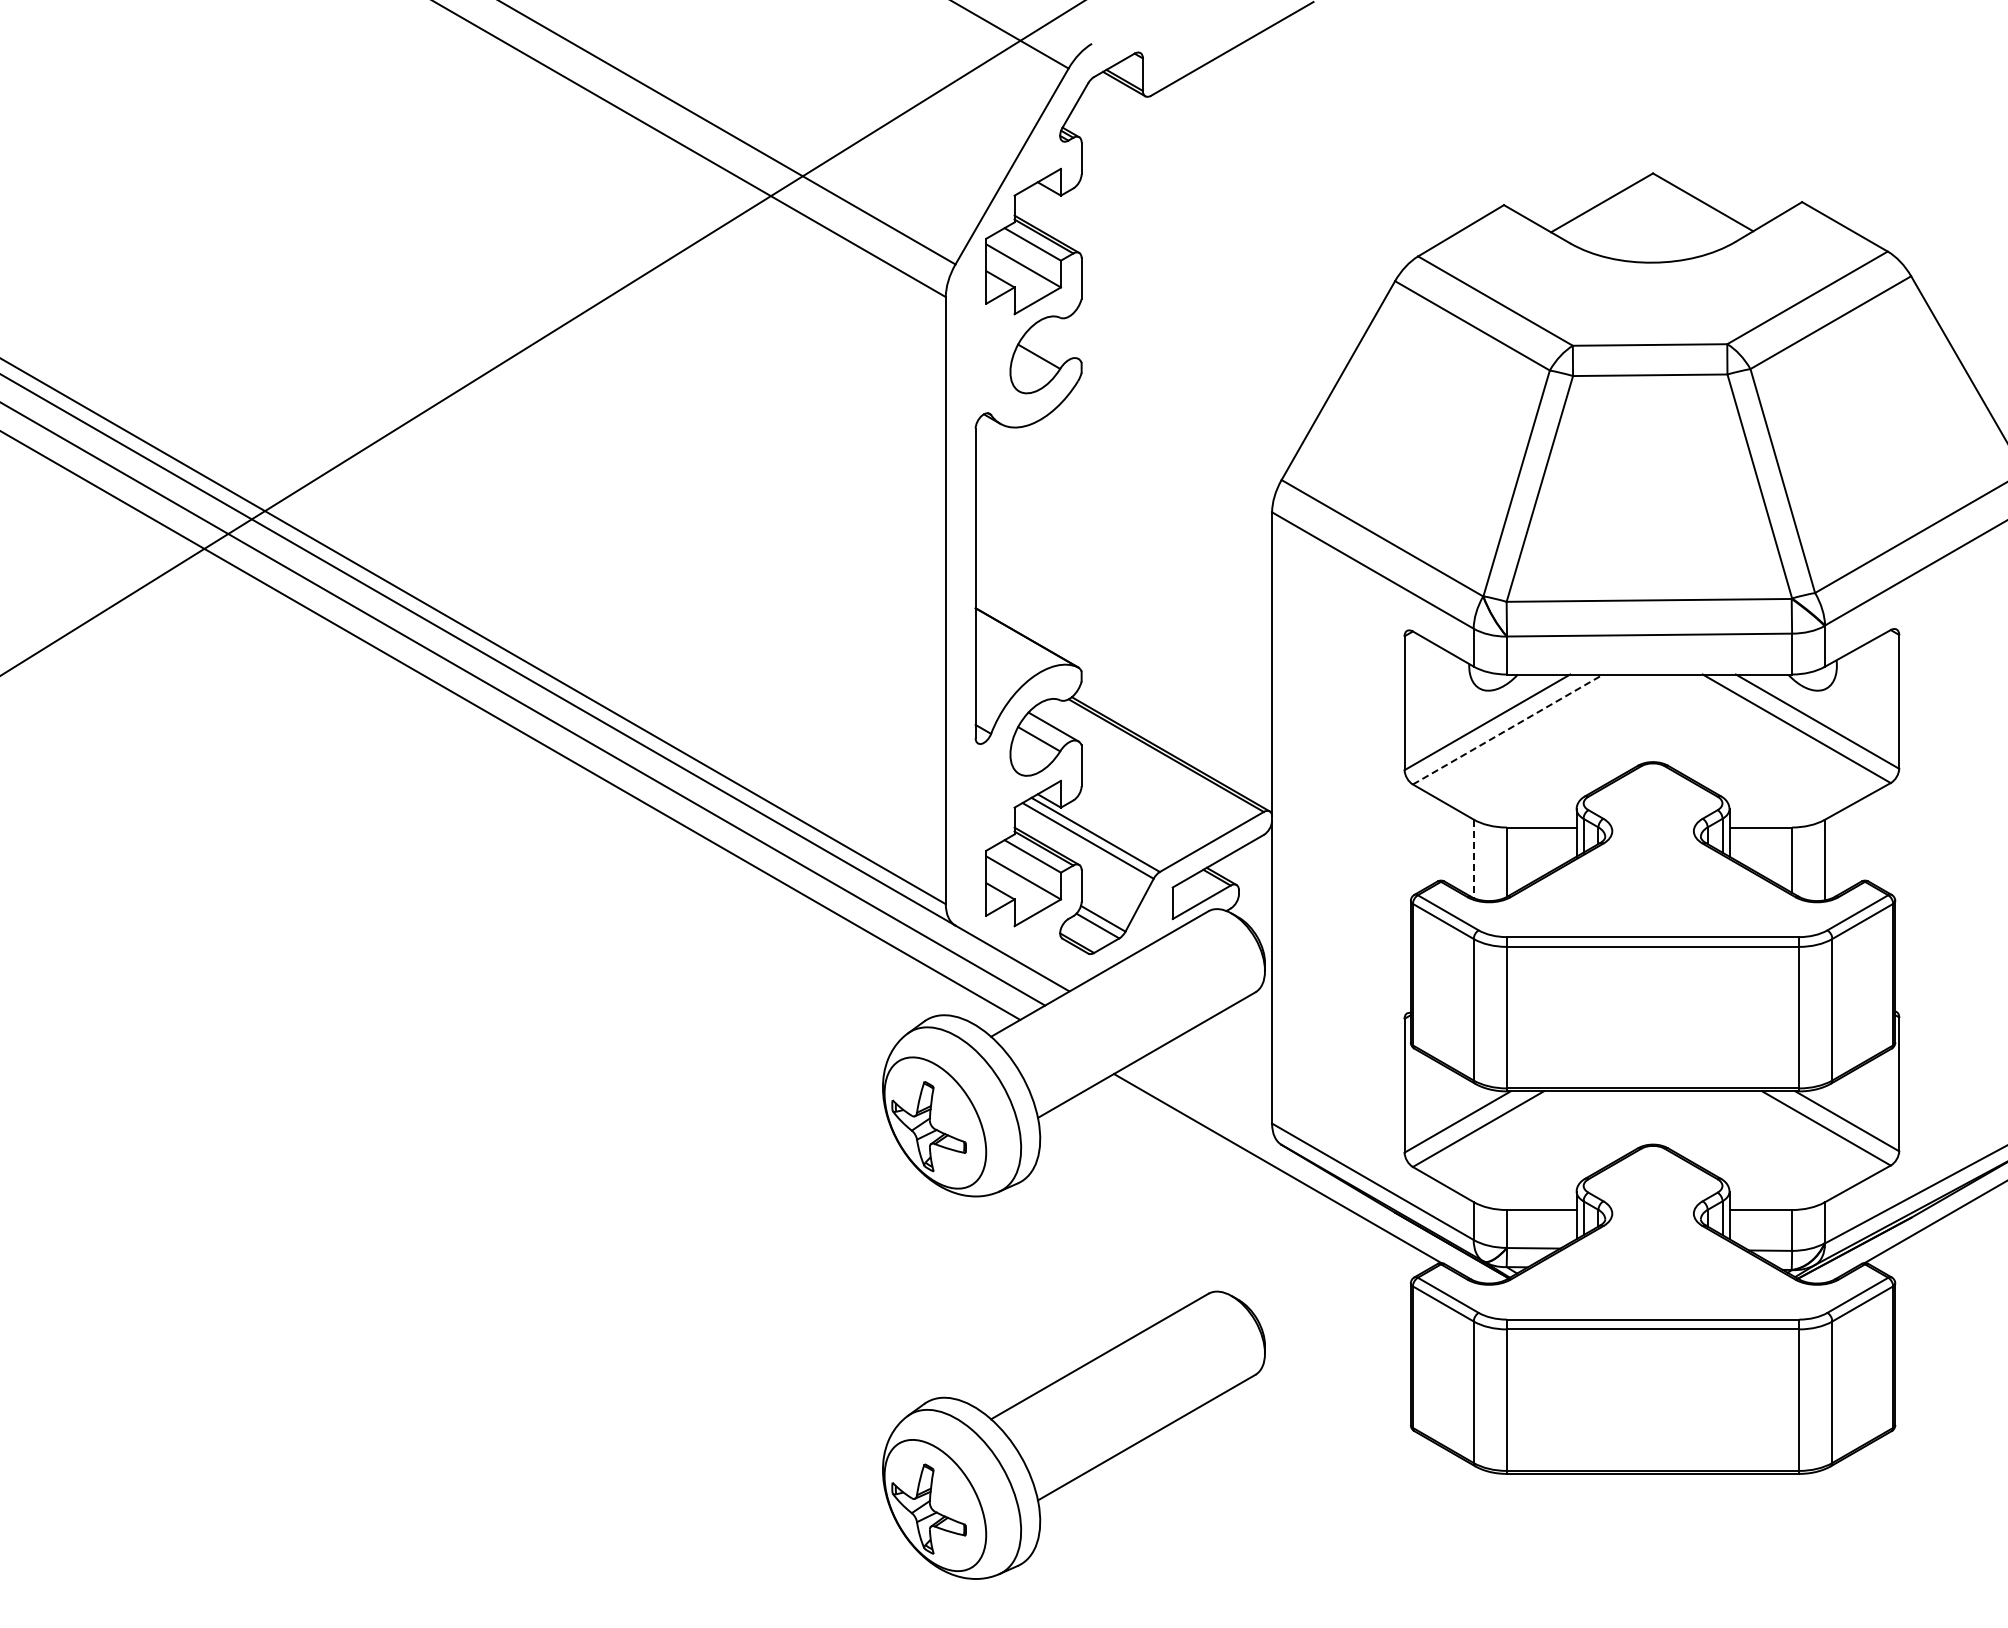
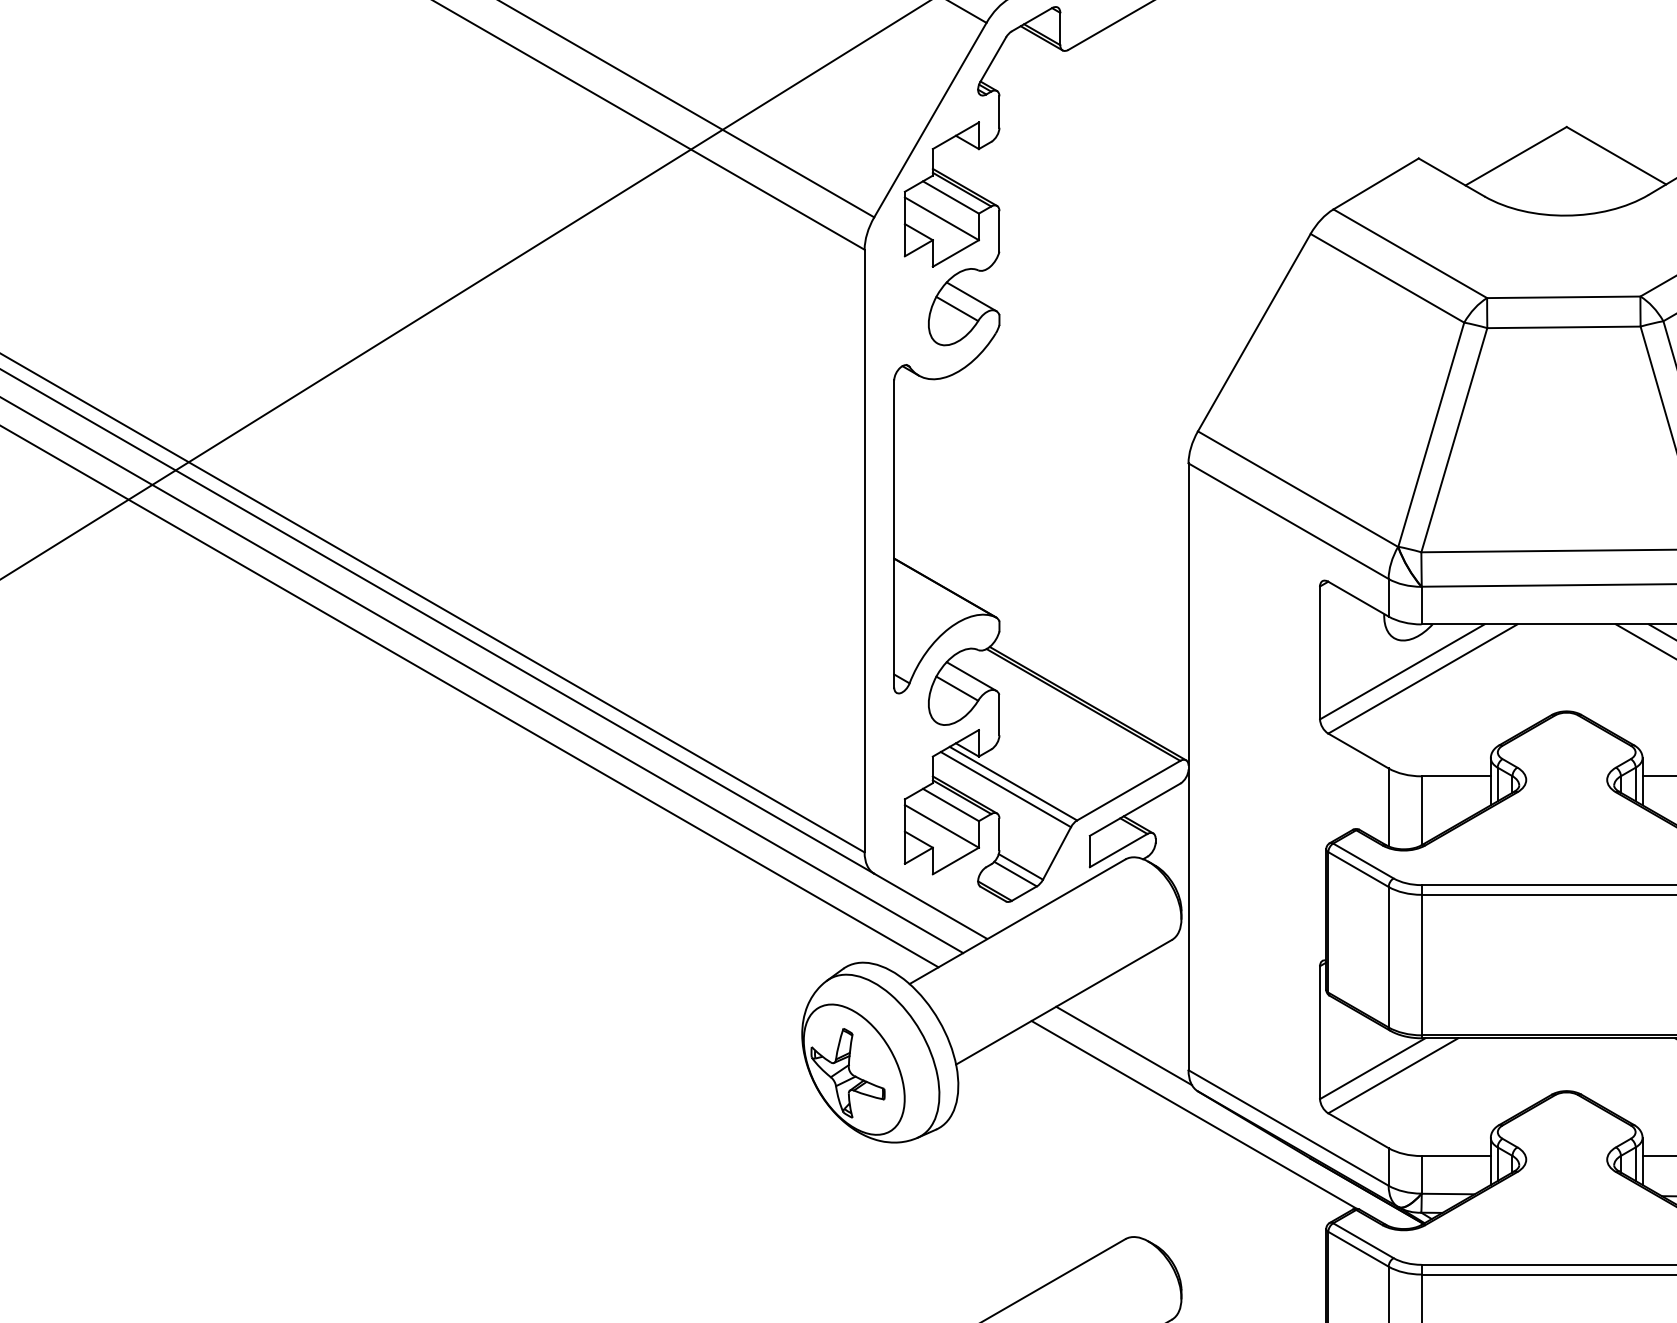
line: (1053, 344) -> (971, 296), added
line: (1508, 729) -> (1423, 679), dashed -> solid
line: (1473, 859) -> (1388, 808), dashed -> solid
line: (1206, 1098) -> (1123, 1045), added

